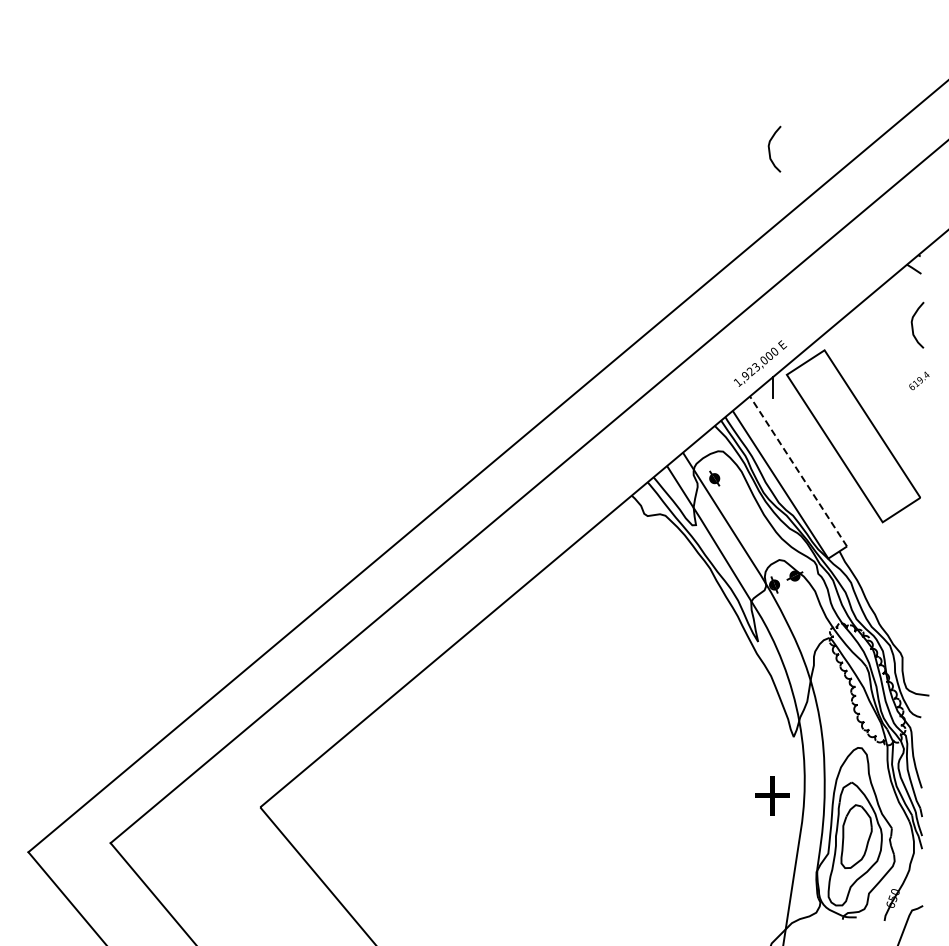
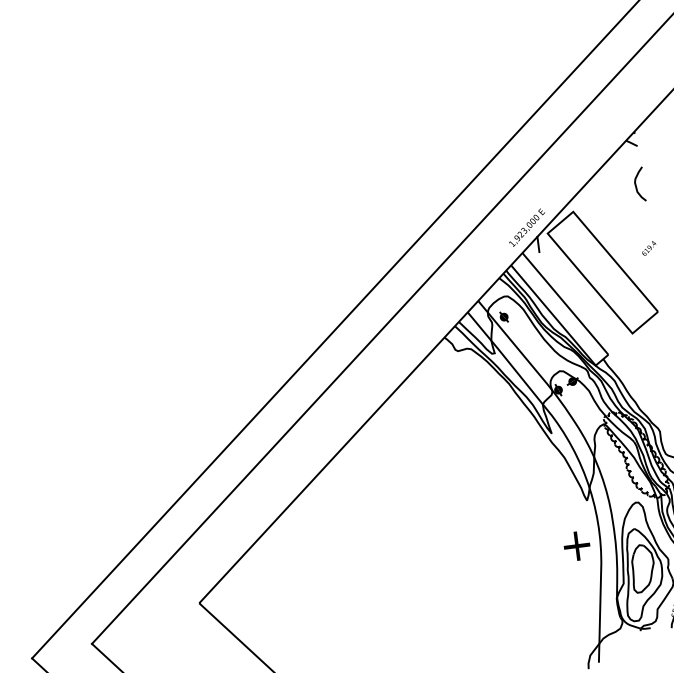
curve: (770, 149) -> (514, 68), removed
text: (919, 380) -> (649, 248), moved
line: (798, 471) -> (565, 303), dashed -> solid

